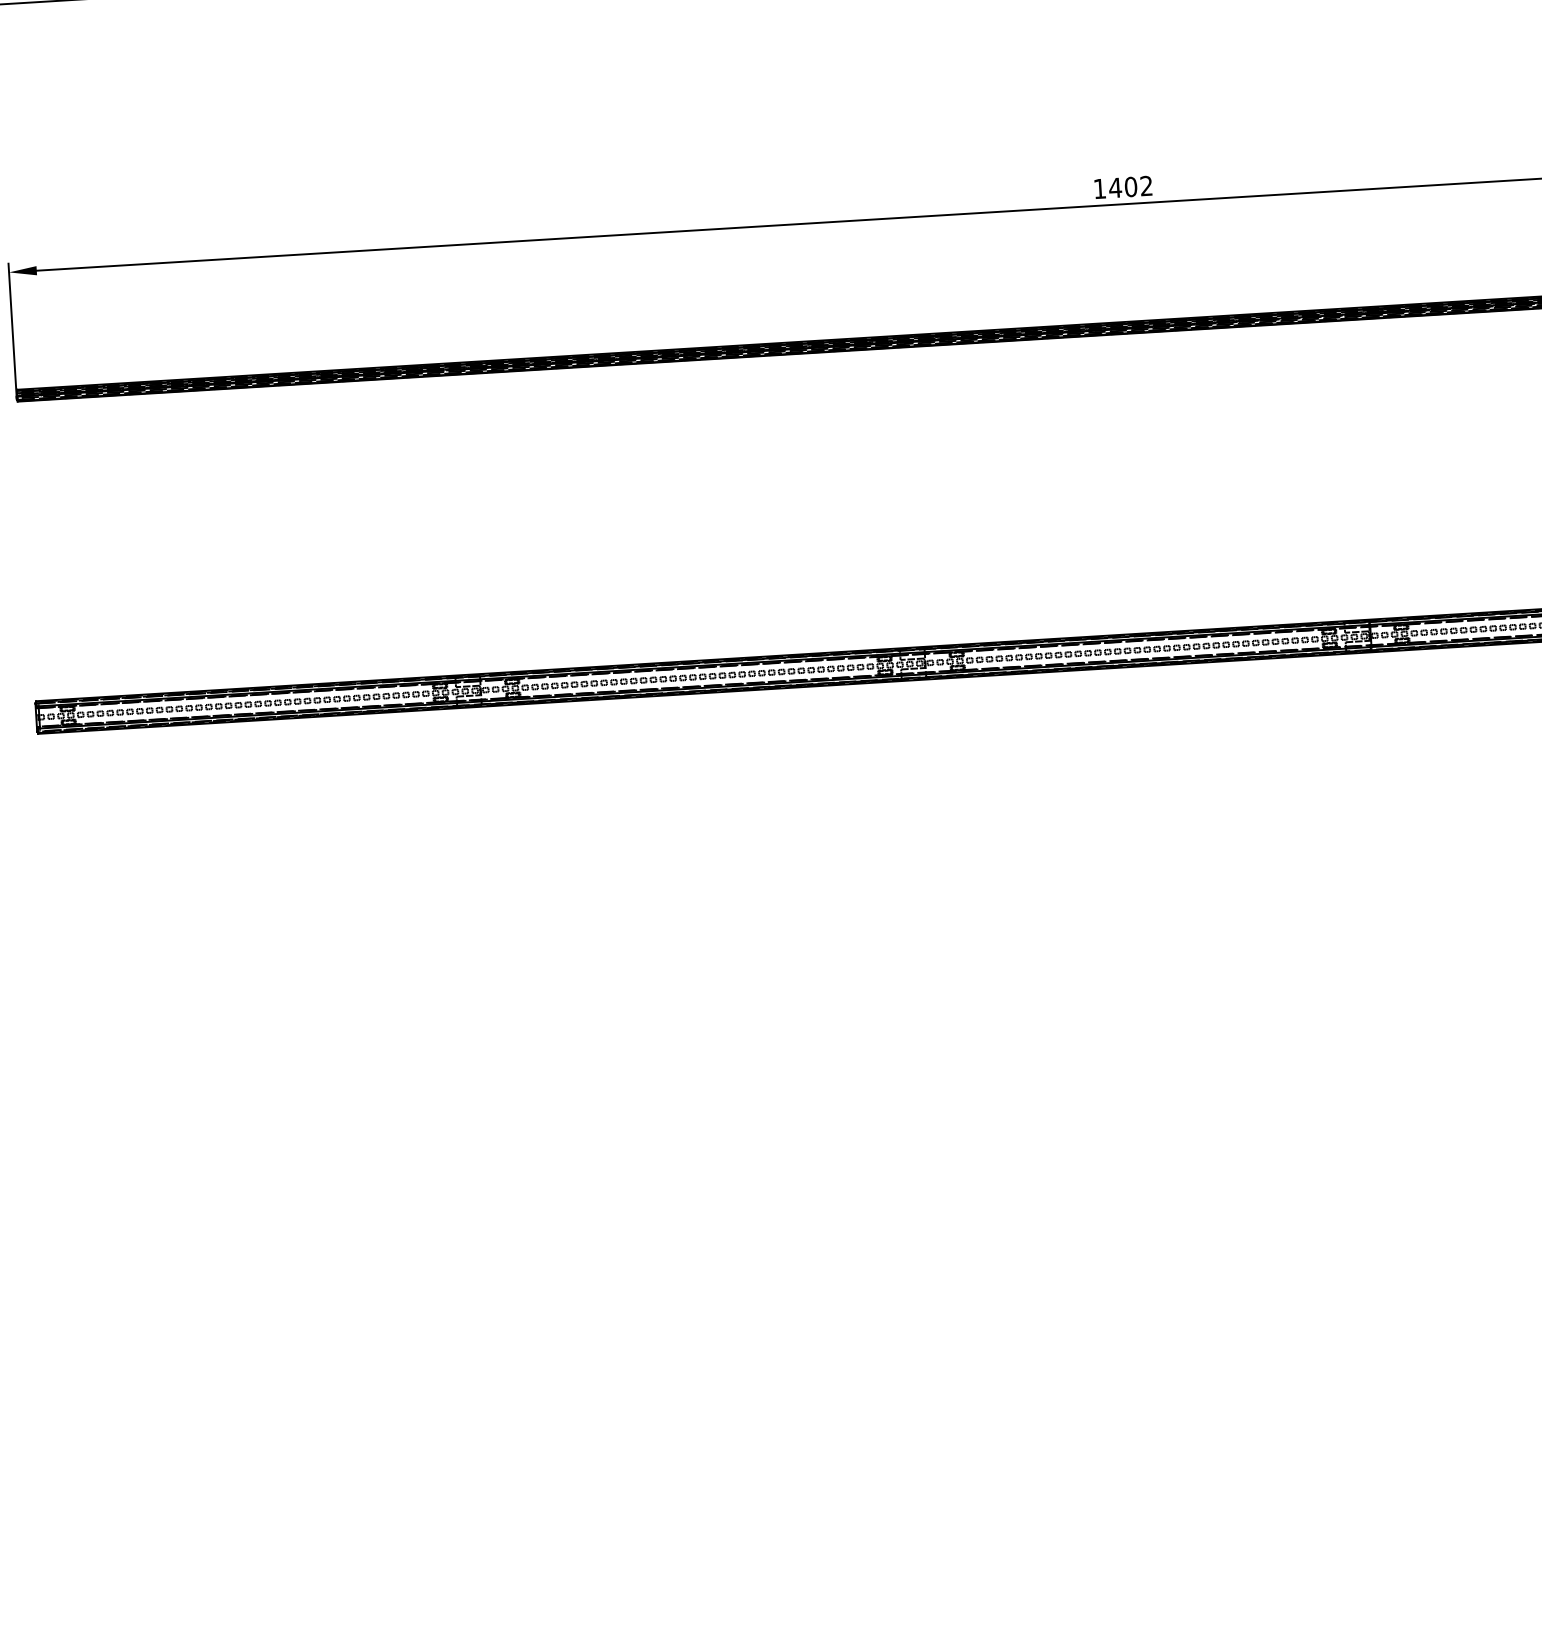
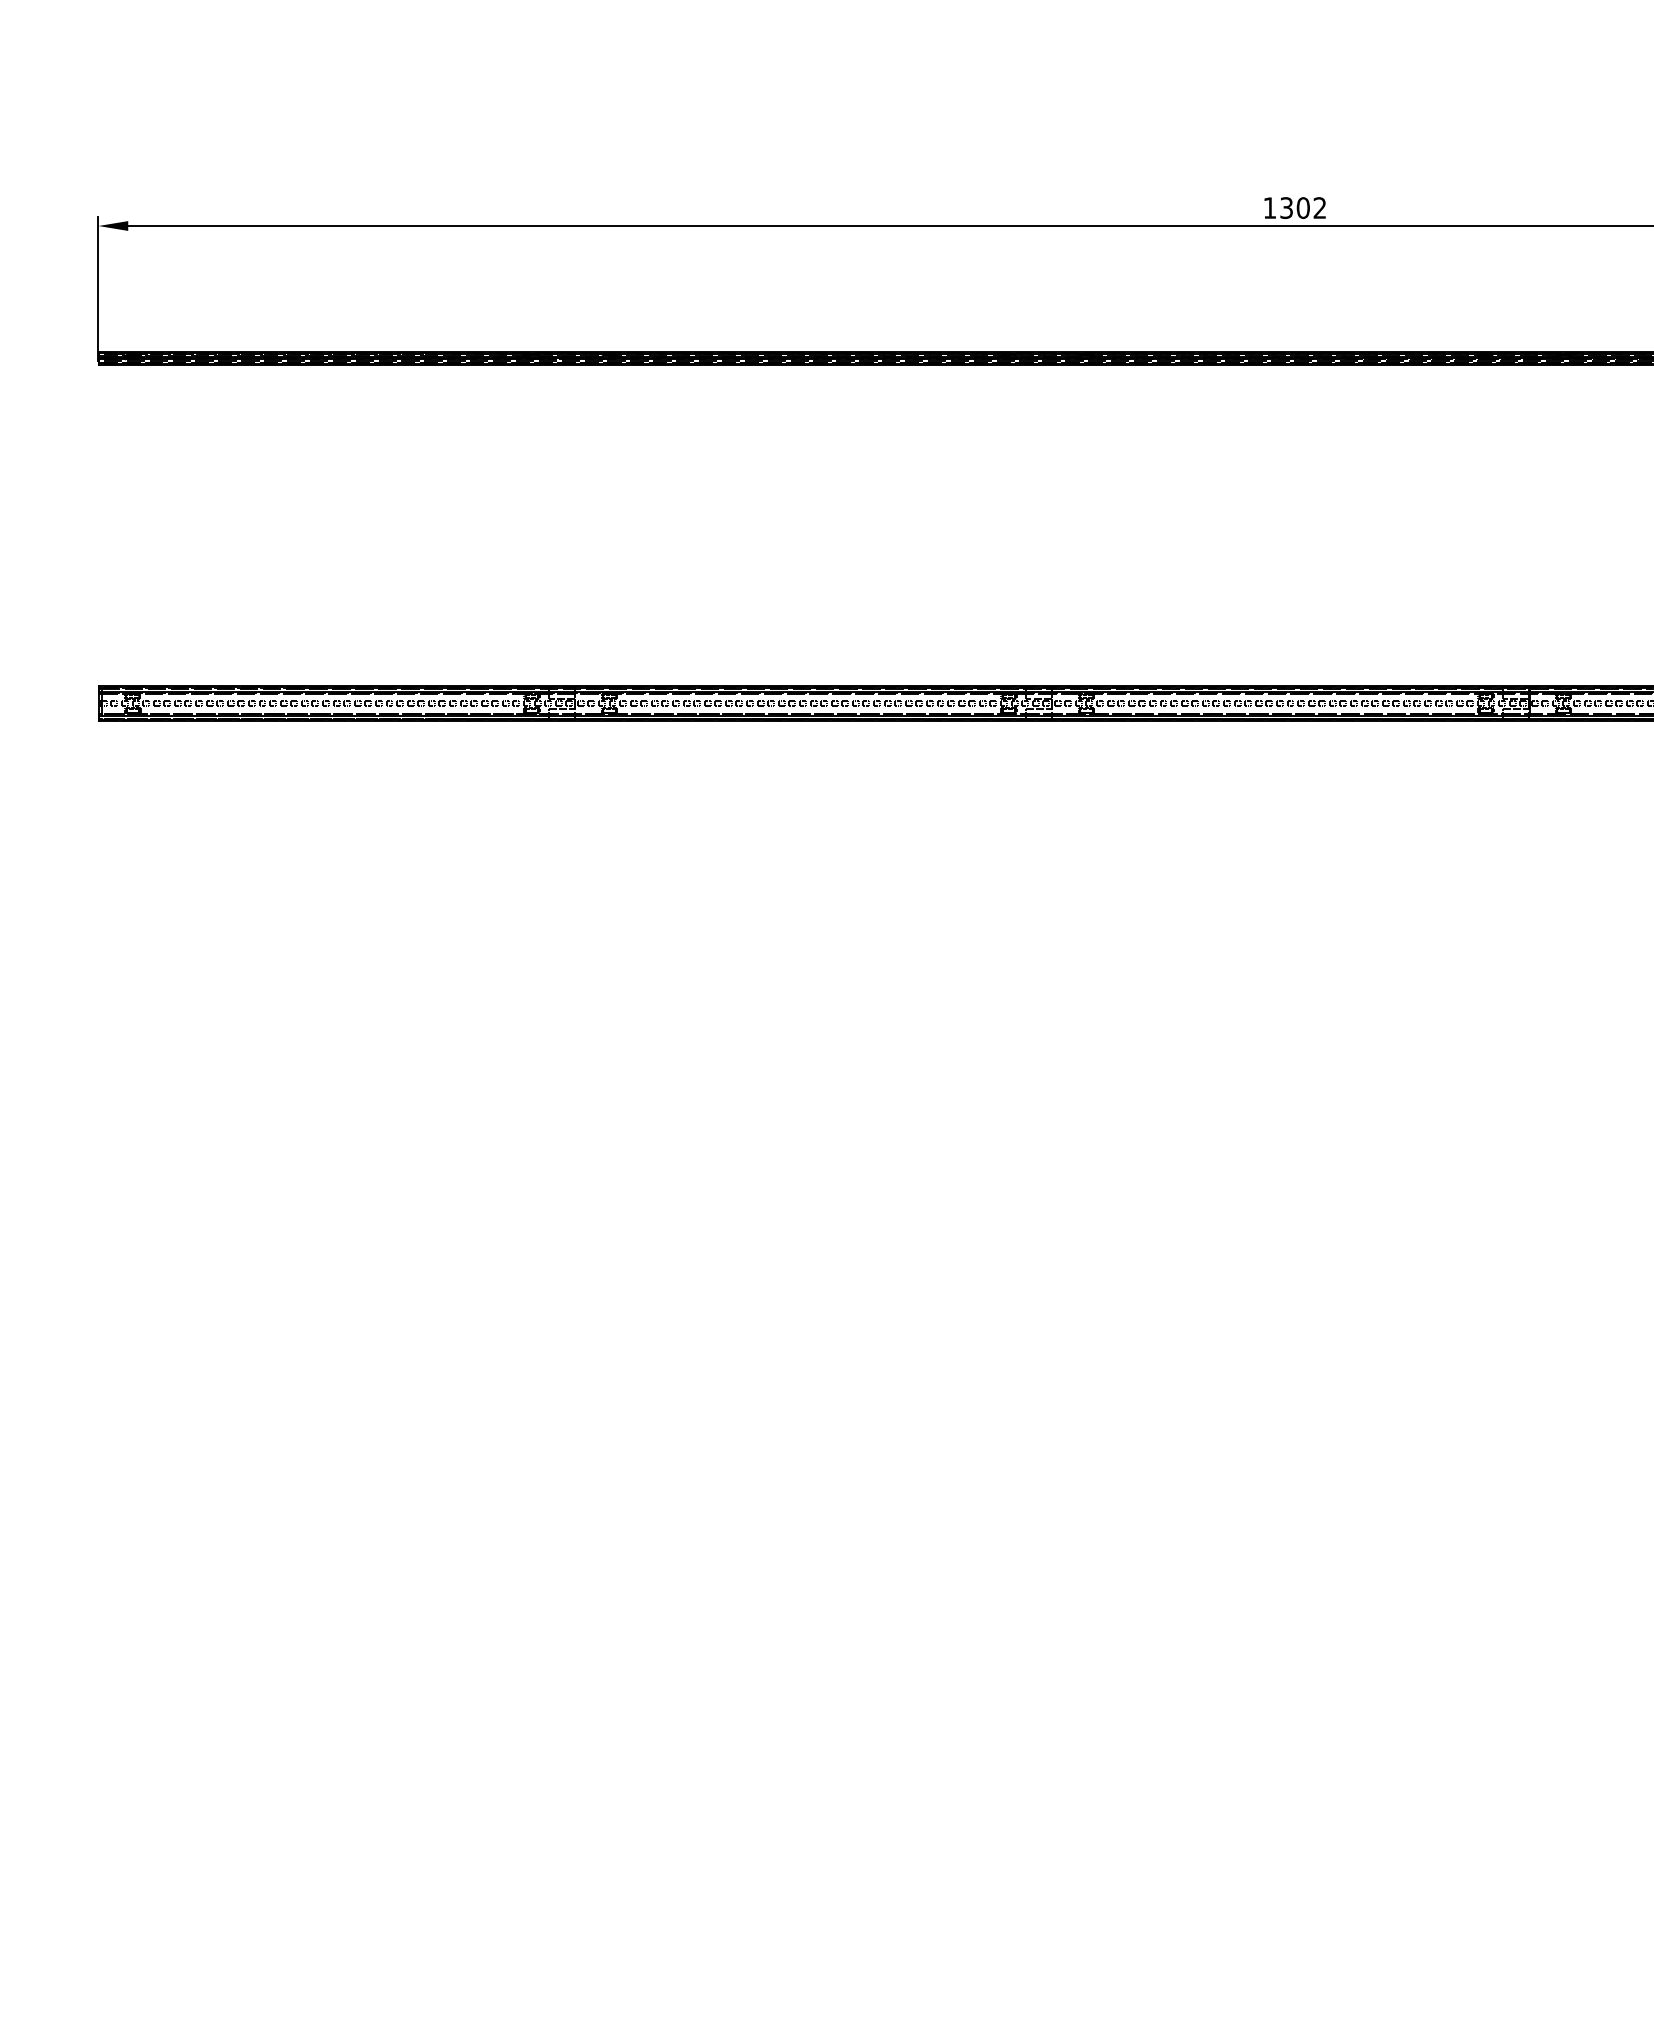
text: (1115, 188) -> (1286, 208), 1402 -> 1302

